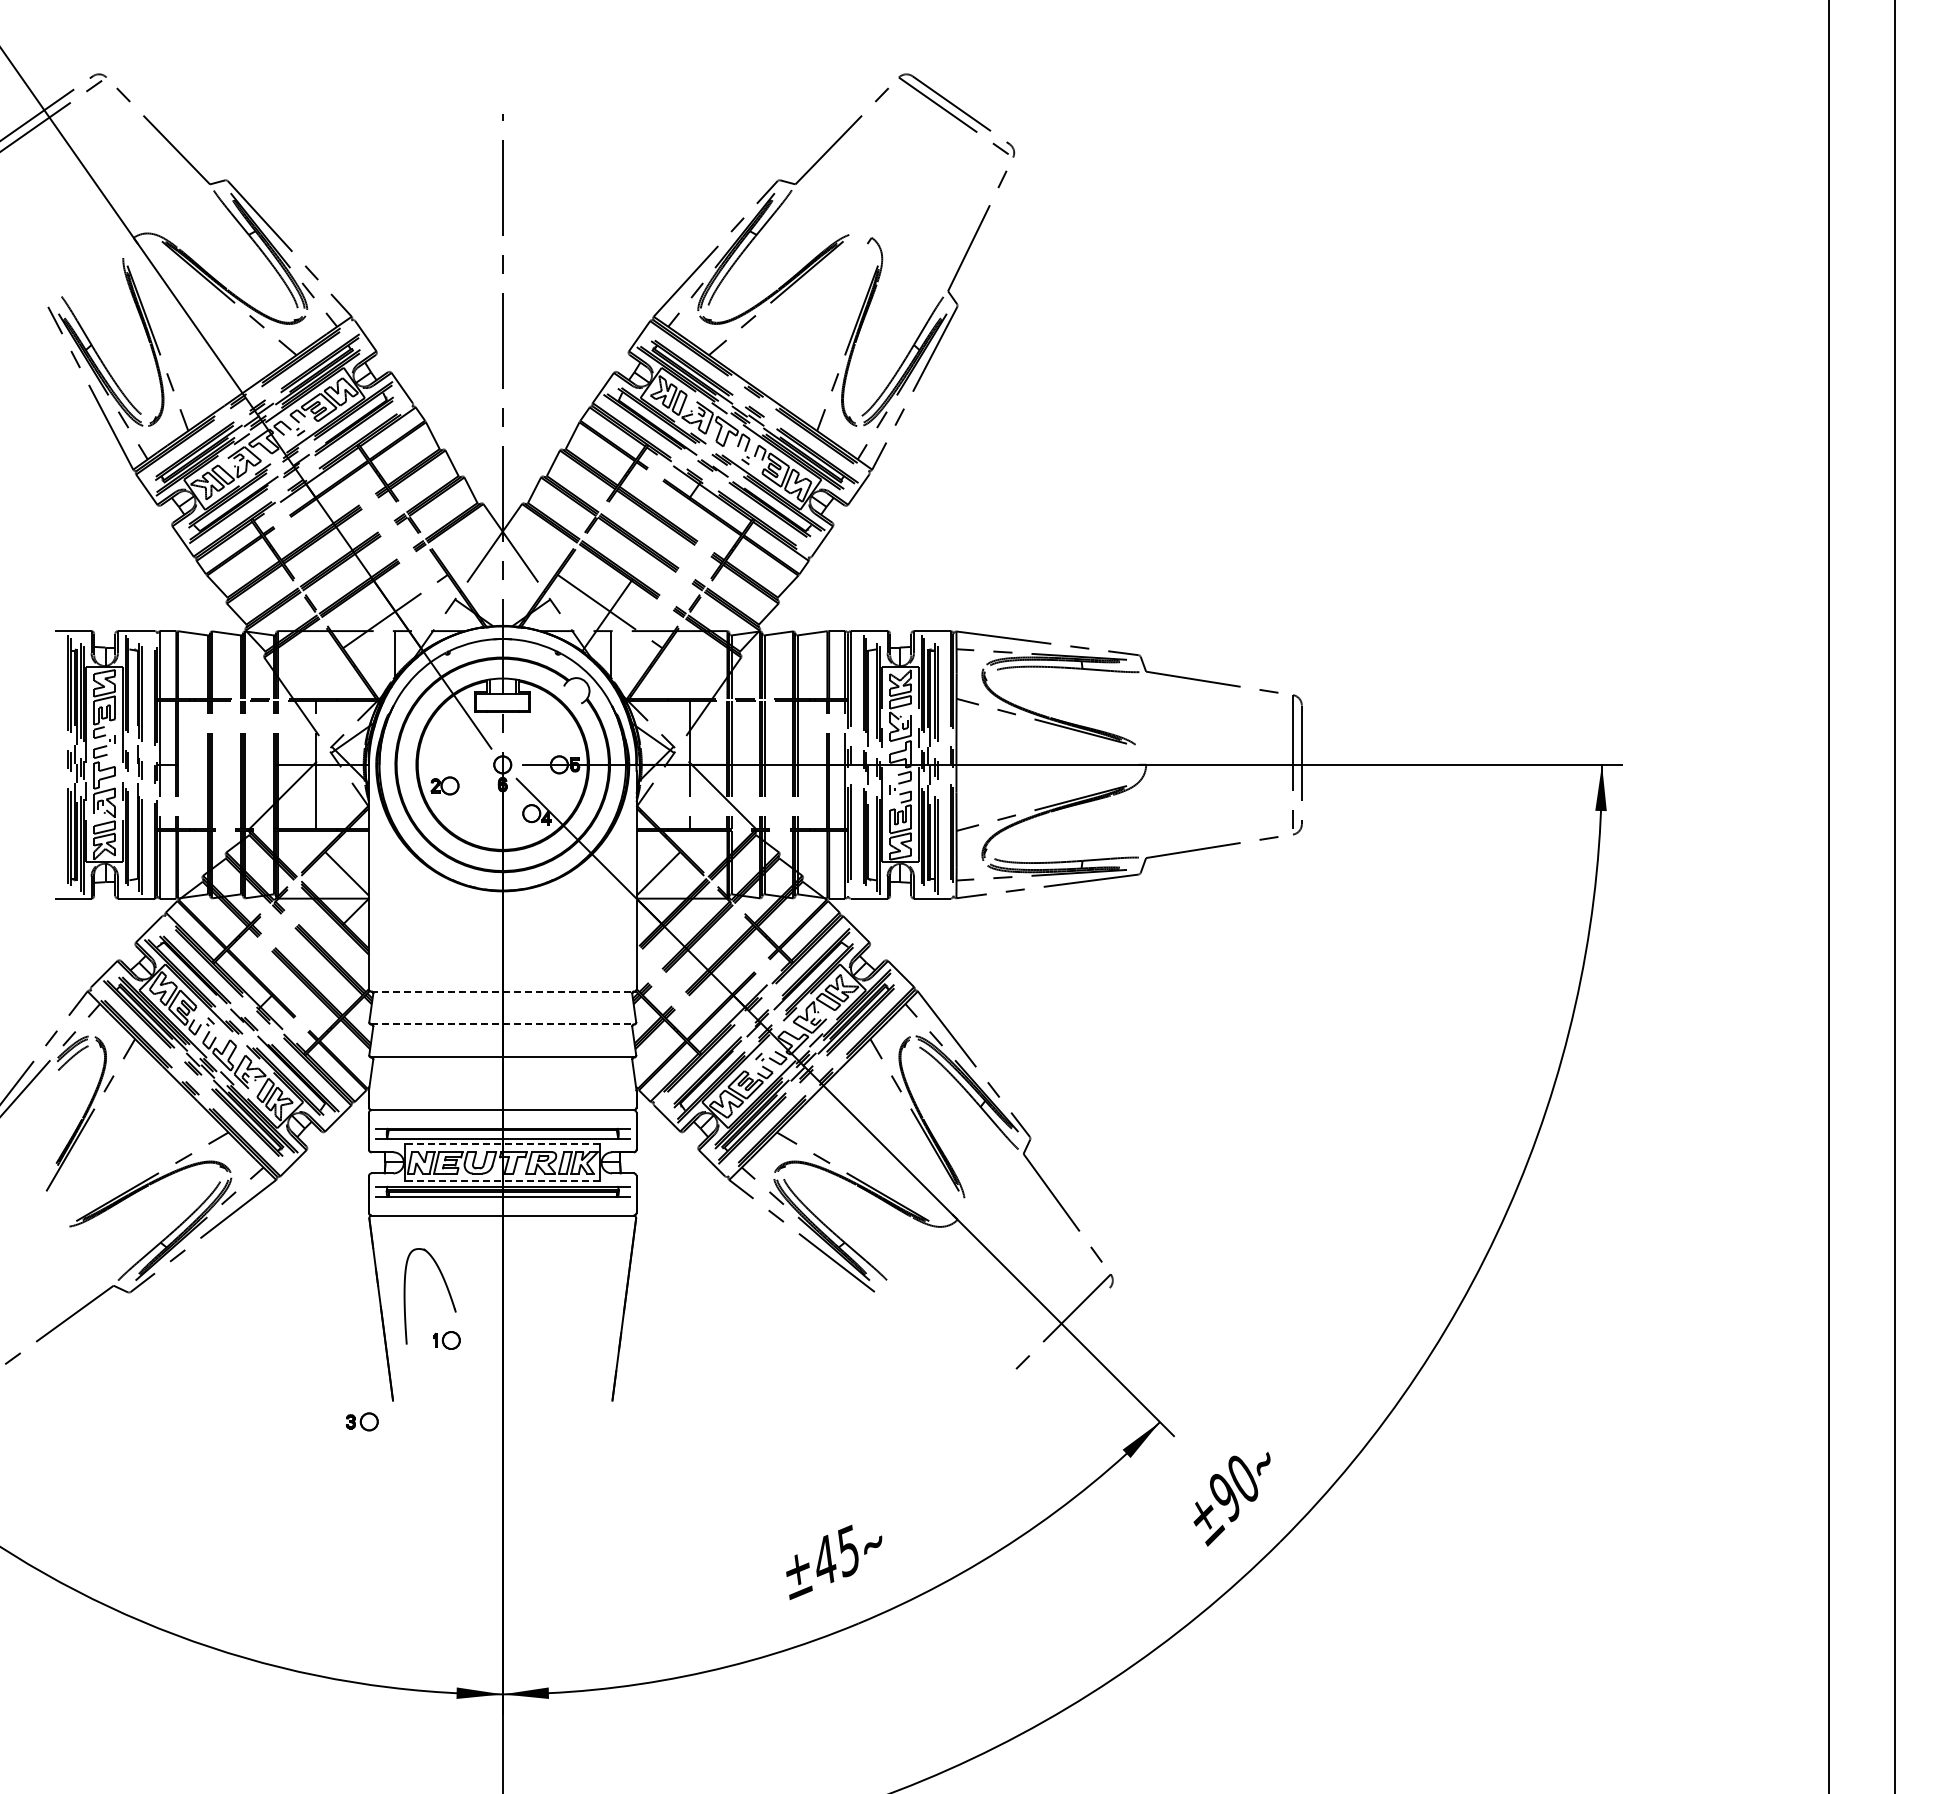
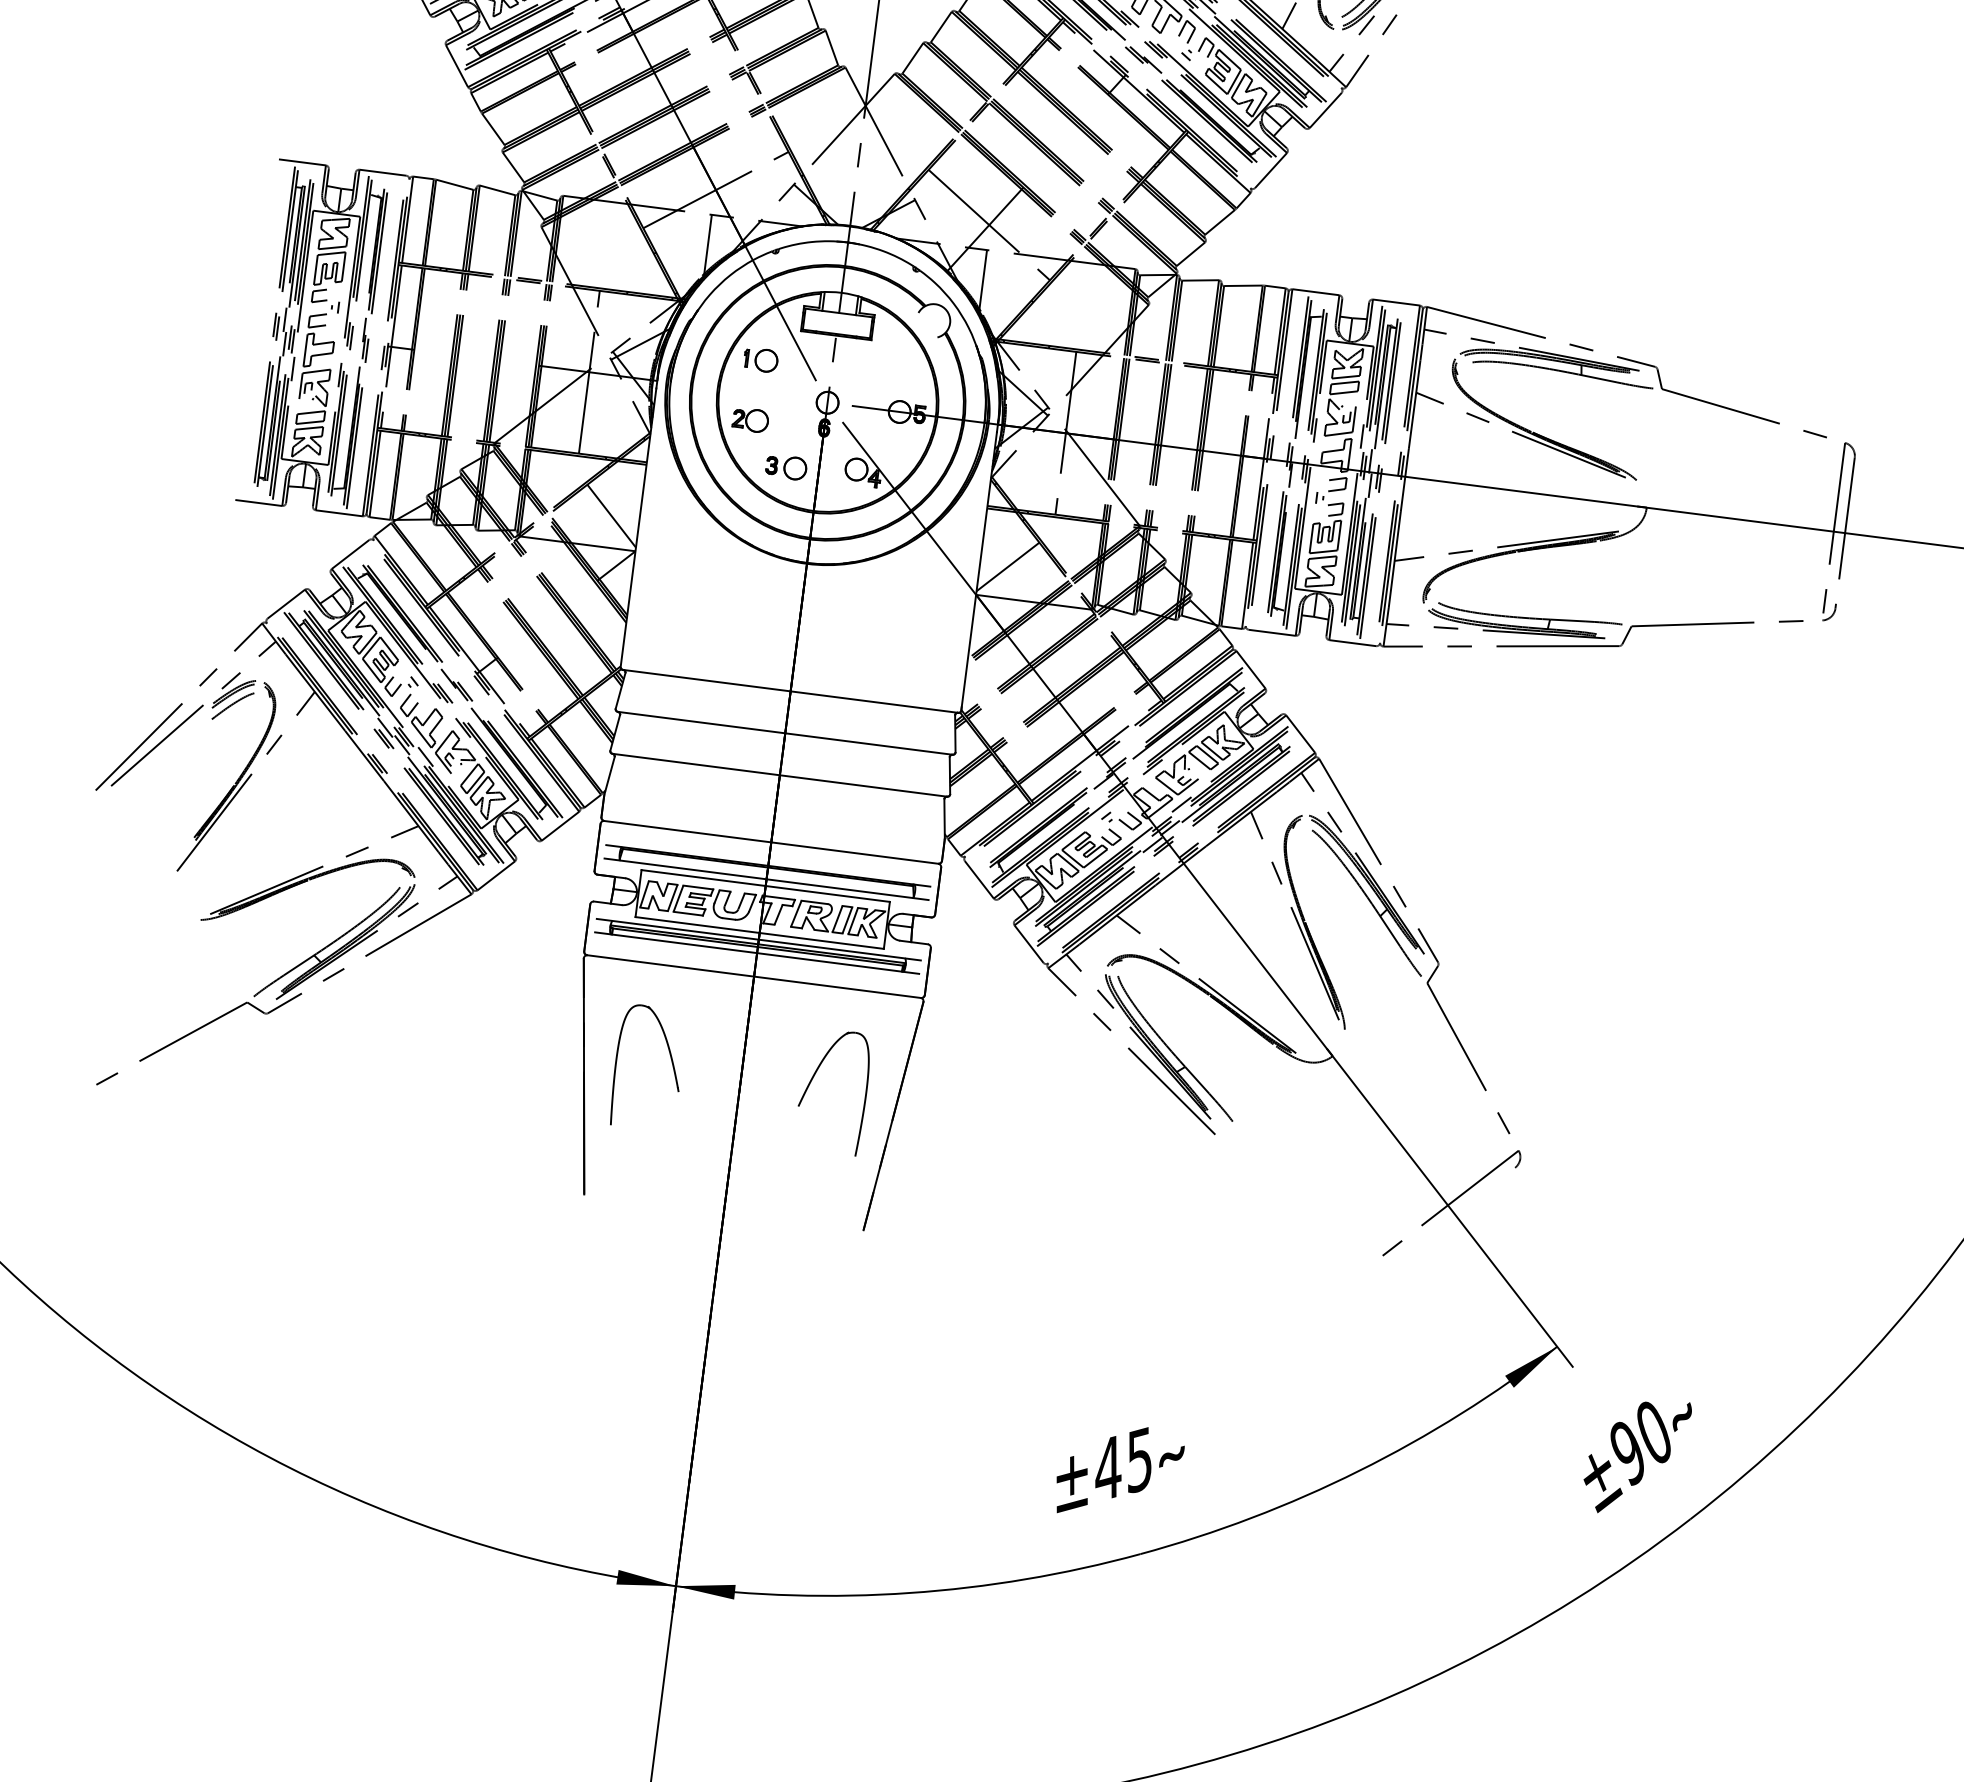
line: (502, 991) -> (790, 691), dashed -> solid
line: (503, 1024) -> (786, 733), dashed -> solid
line: (502, 1144) -> (765, 886), dashed -> solid
line: (502, 1181) -> (759, 933), dashed -> solid
part: (559, 1287) -> (814, 1077), added
part: (446, 1340) -> (760, 360), moved
part: (362, 1421) -> (786, 466), moved

